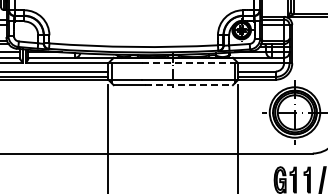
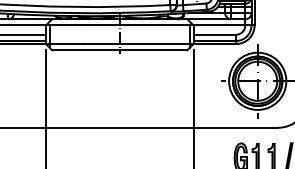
line: (190, 63) -> (139, 25), dashed -> solid
line: (189, 85) -> (138, 50), dashed -> solid

